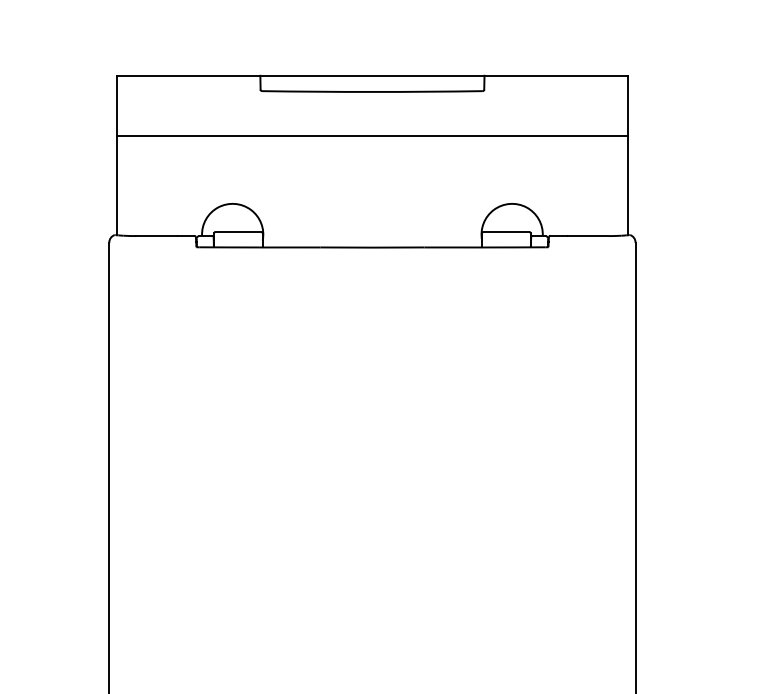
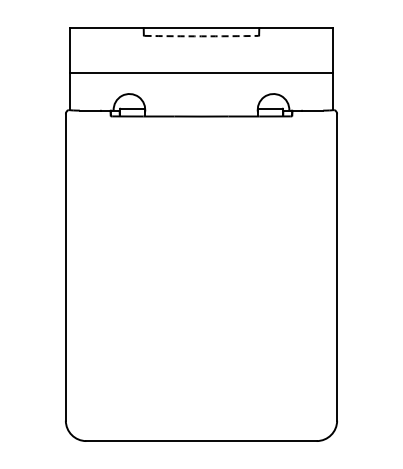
arc: (372, 92) -> (201, 36), solid -> dashed
line: (372, 136) -> (201, 73), moved

